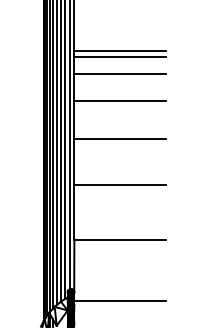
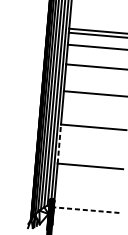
line: (74, 211) -> (59, 143), solid -> dashed
line: (120, 300) -> (87, 210), solid -> dashed

